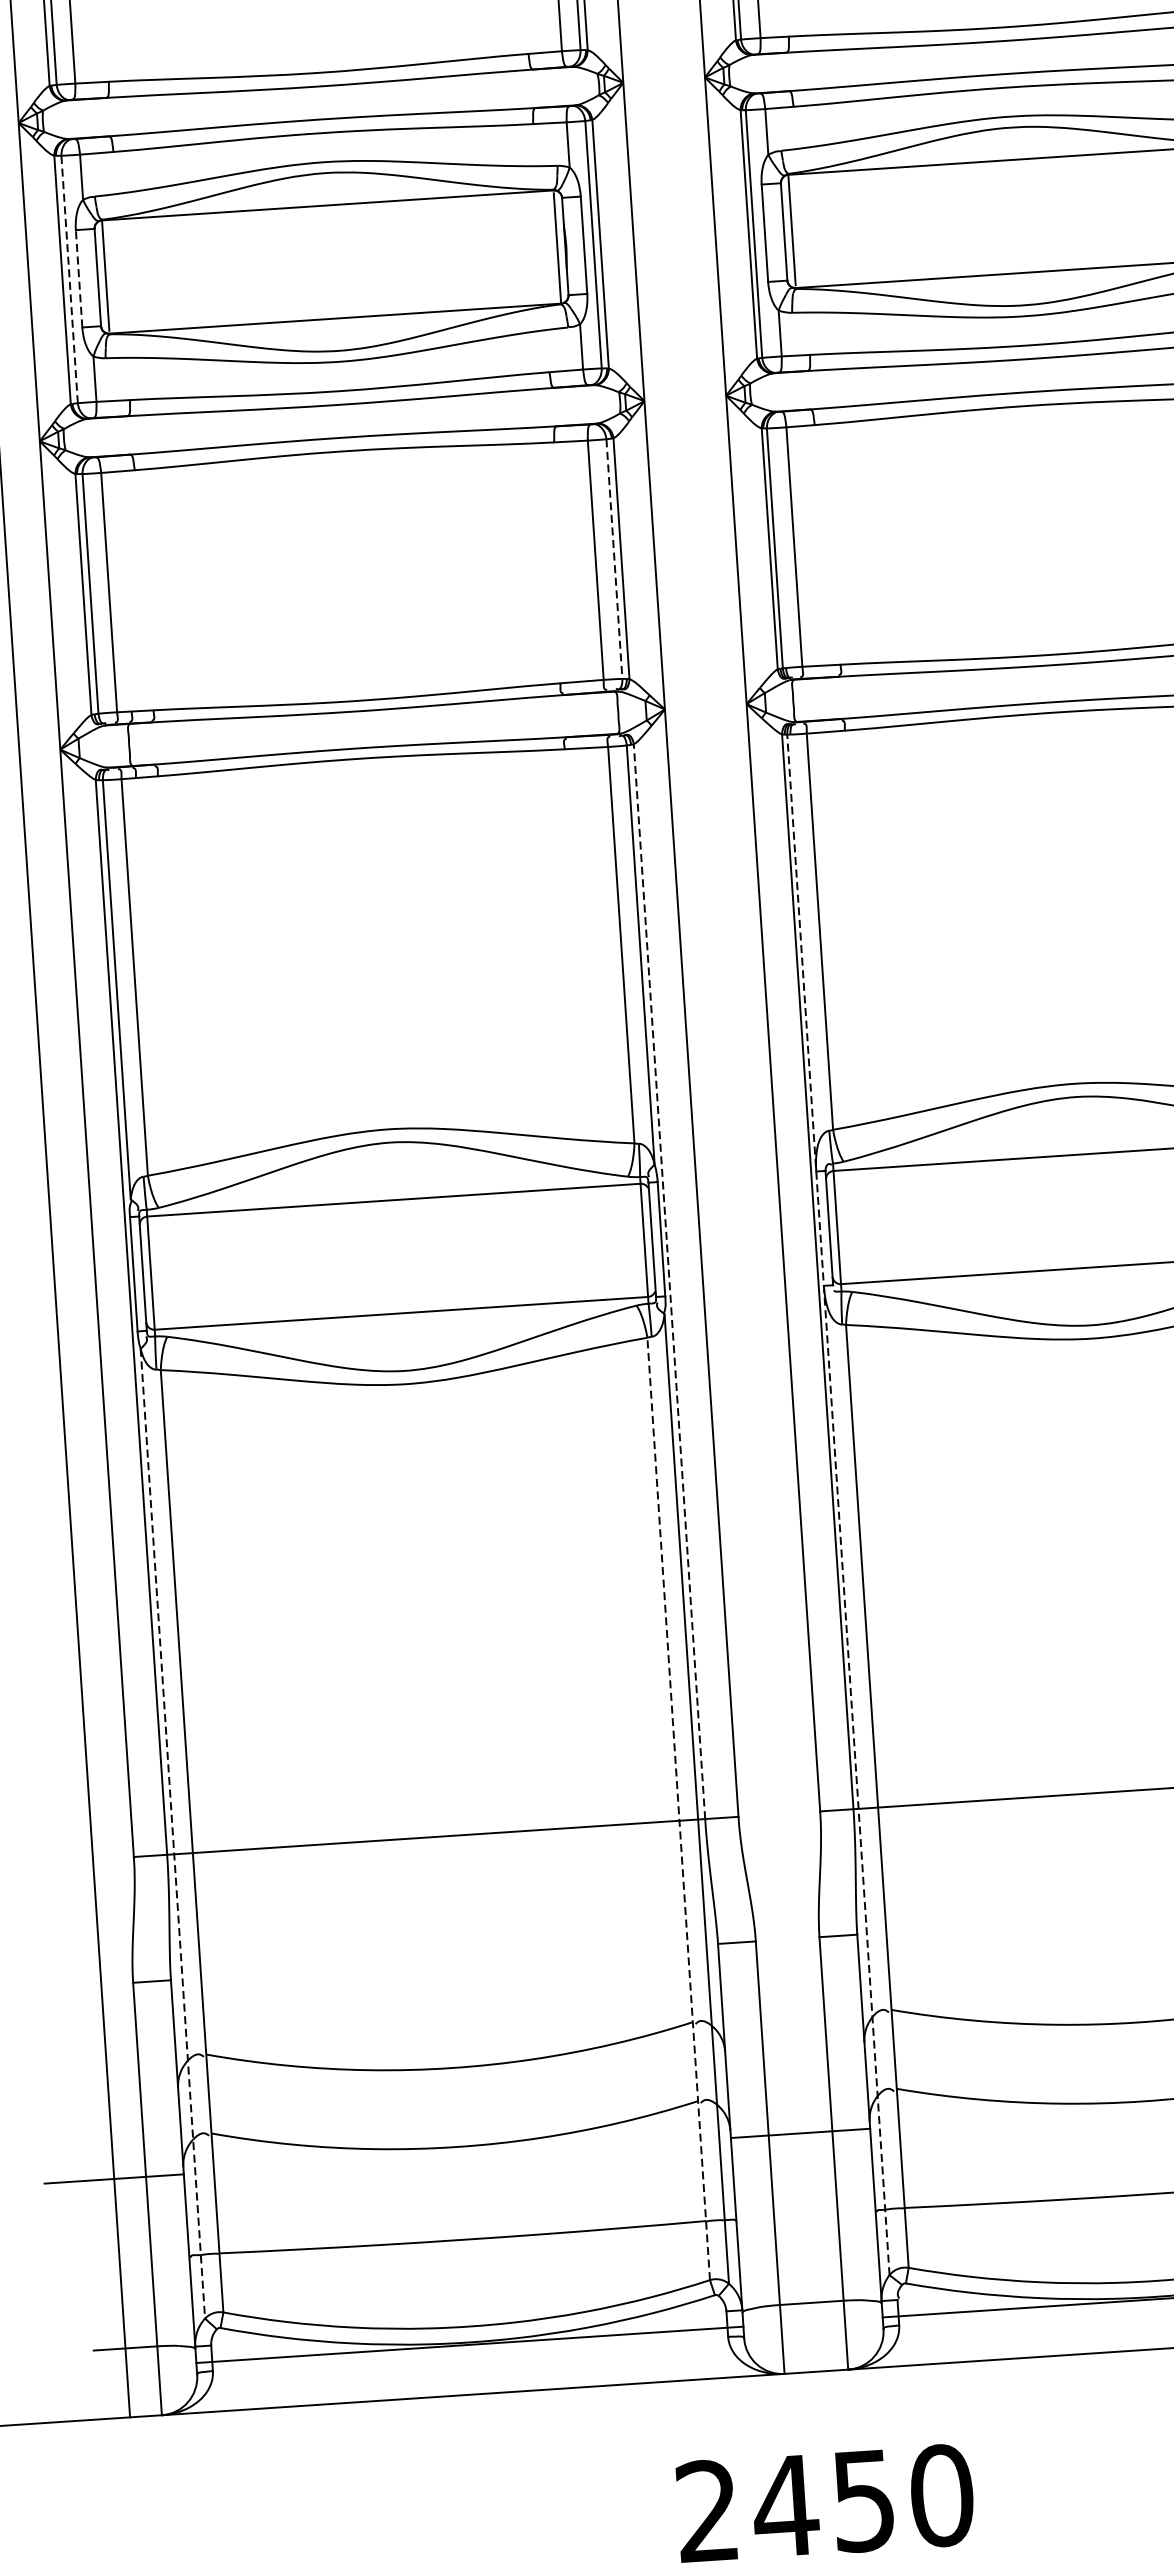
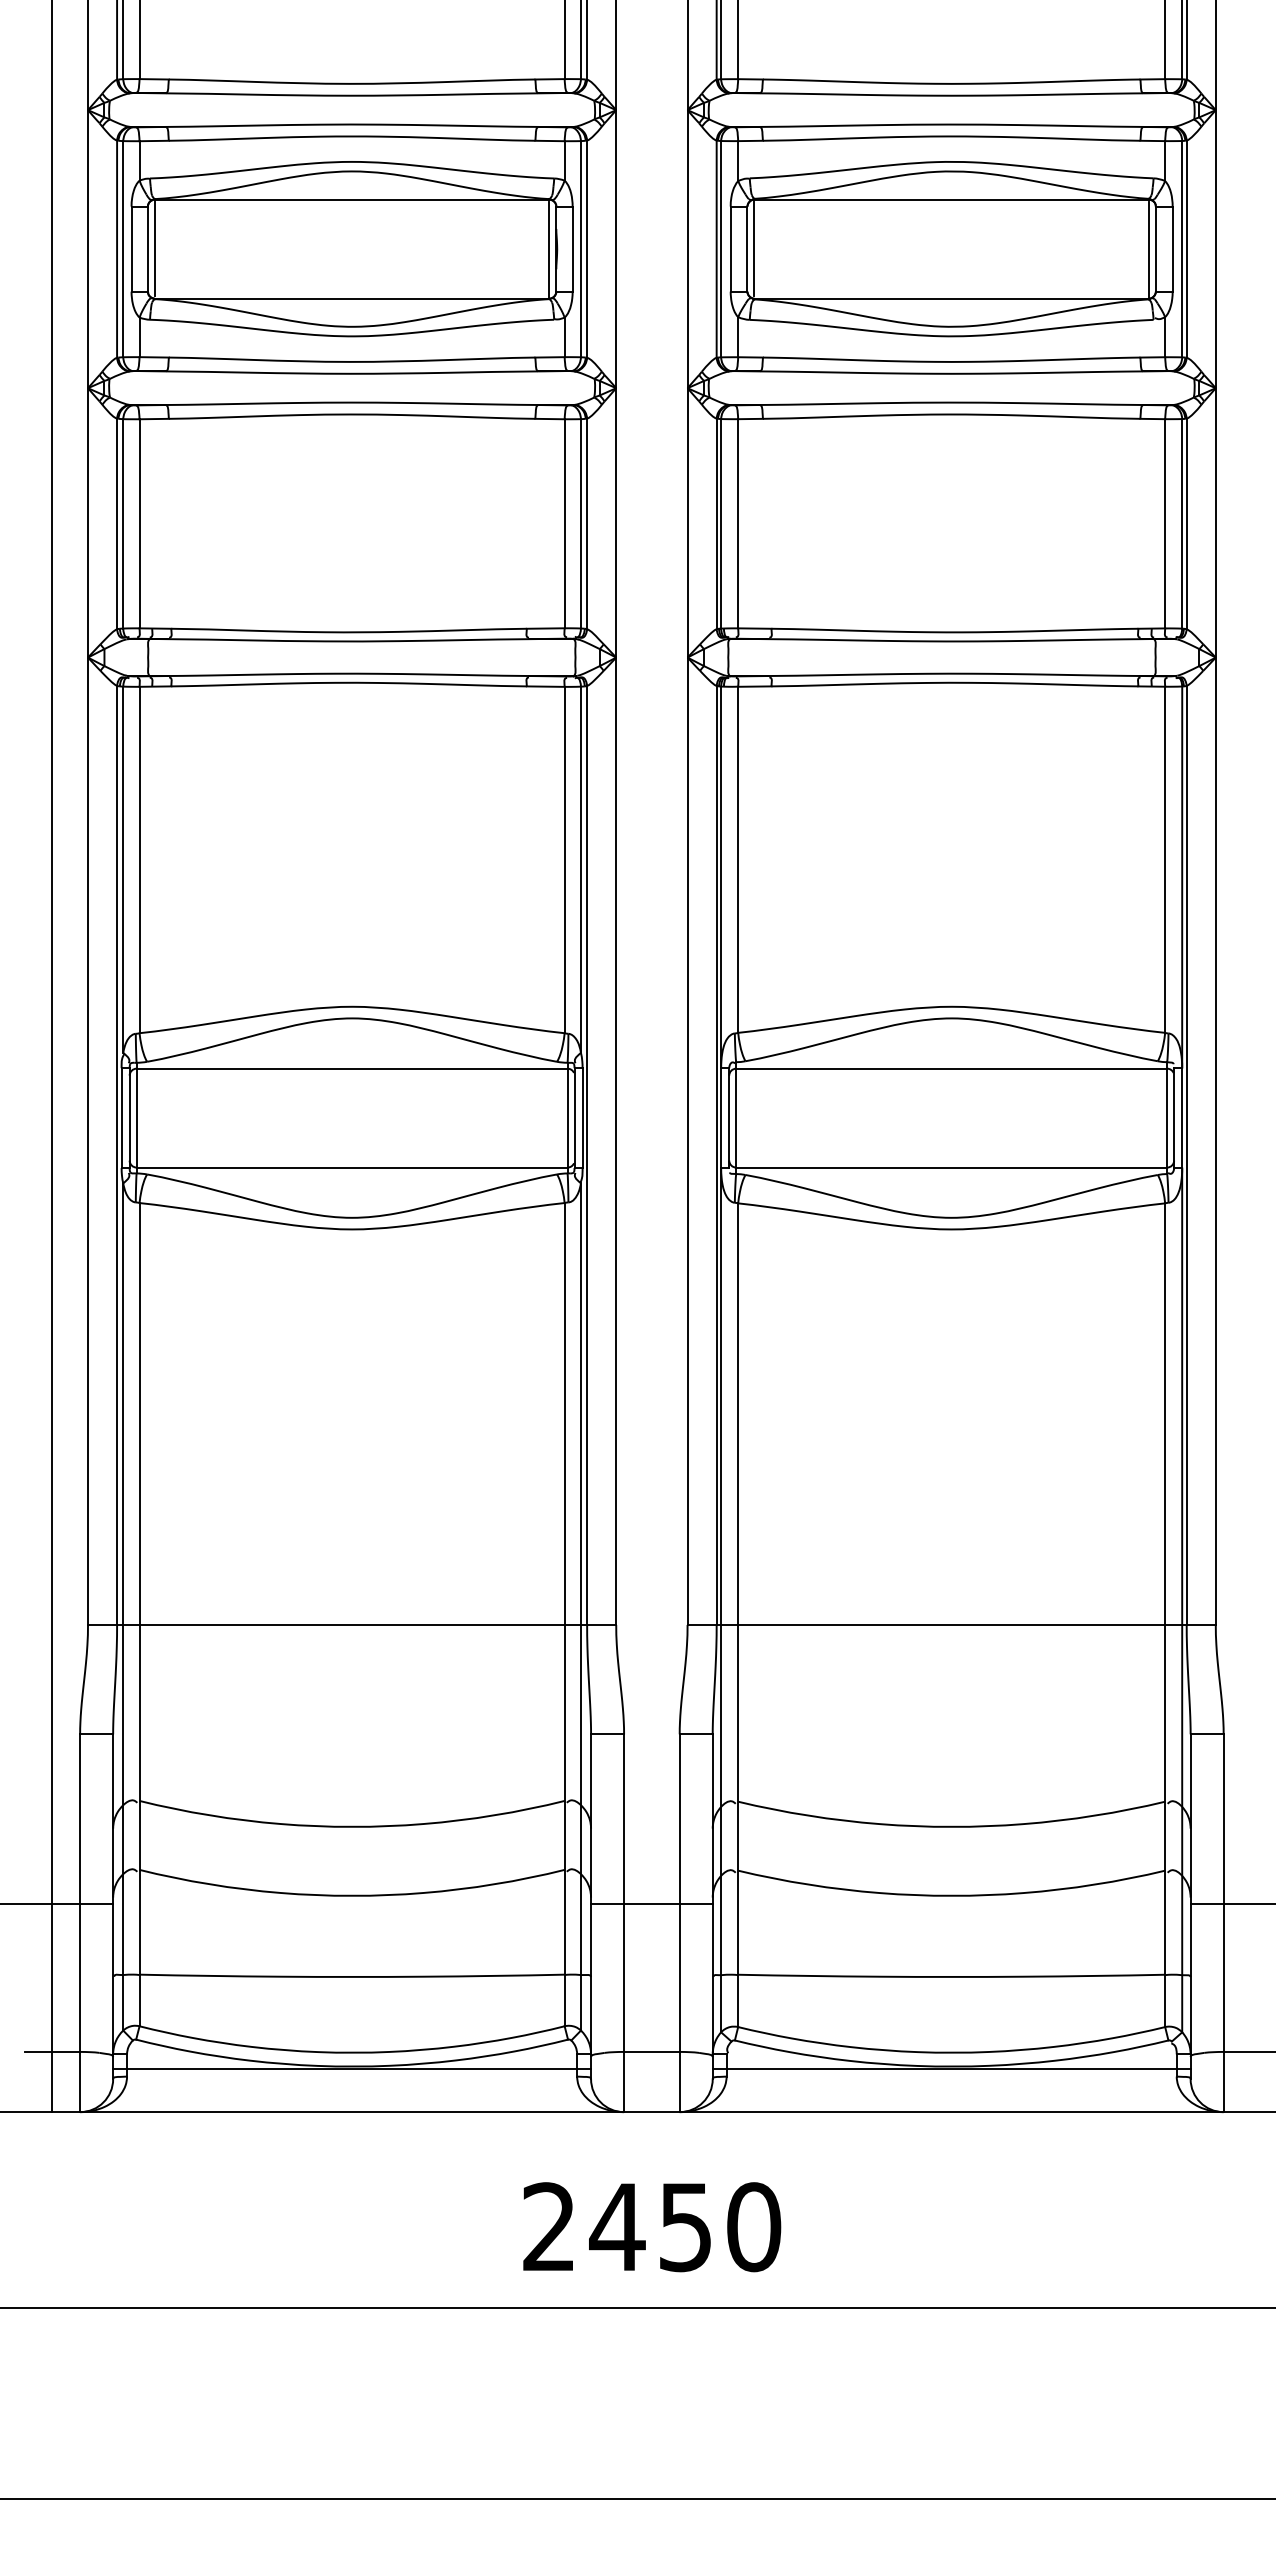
line: (69, 278) -> (123, 248), dashed -> solid
line: (79, 279) -> (131, 249), dashed -> solid
line: (613, 558) -> (580, 523), dashed -> solid
line: (669, 1281) -> (587, 1155), dashed -> solid
line: (838, 1504) -> (721, 1359), dashed -> solid
line: (678, 1808) -> (564, 1614), dashed -> solid
line: (173, 1833) -> (123, 1606), dashed -> solid

